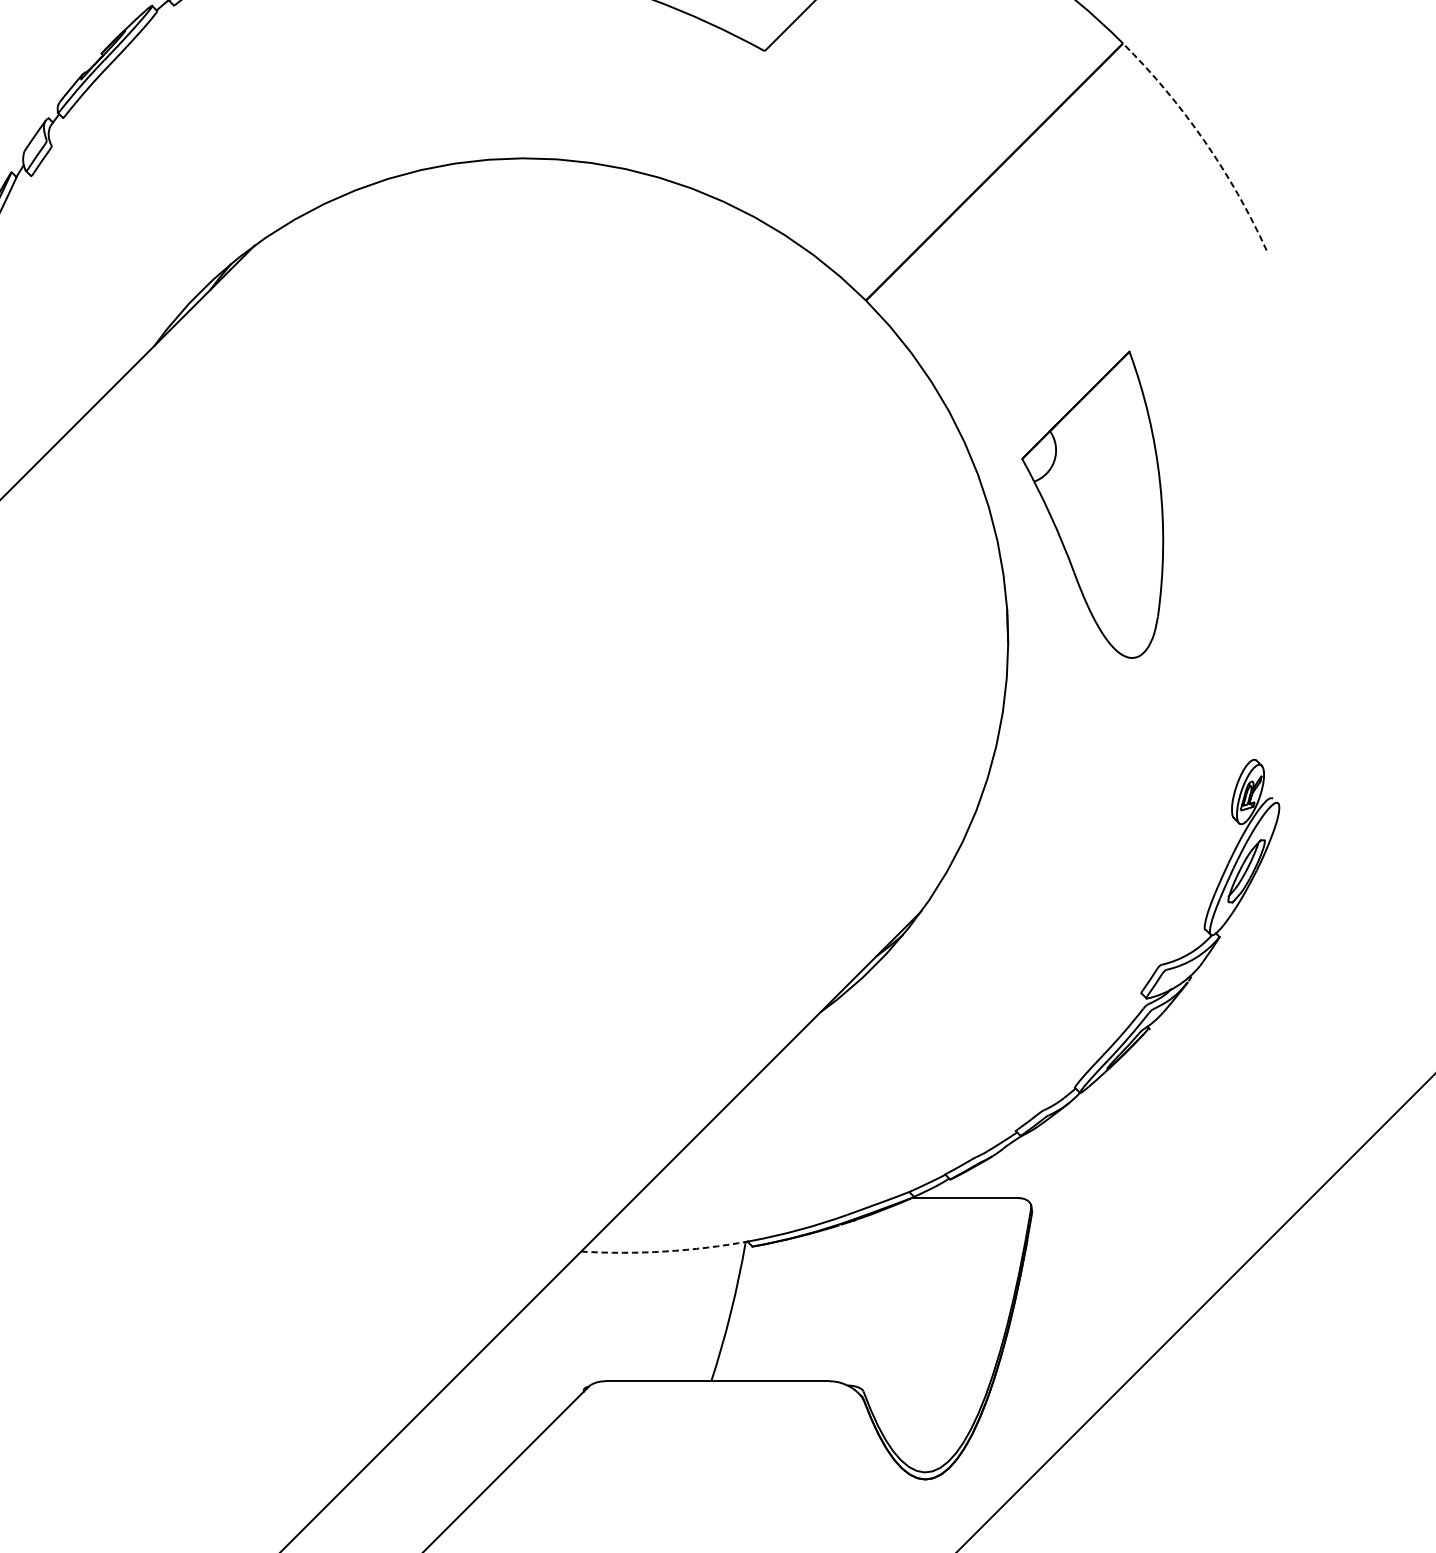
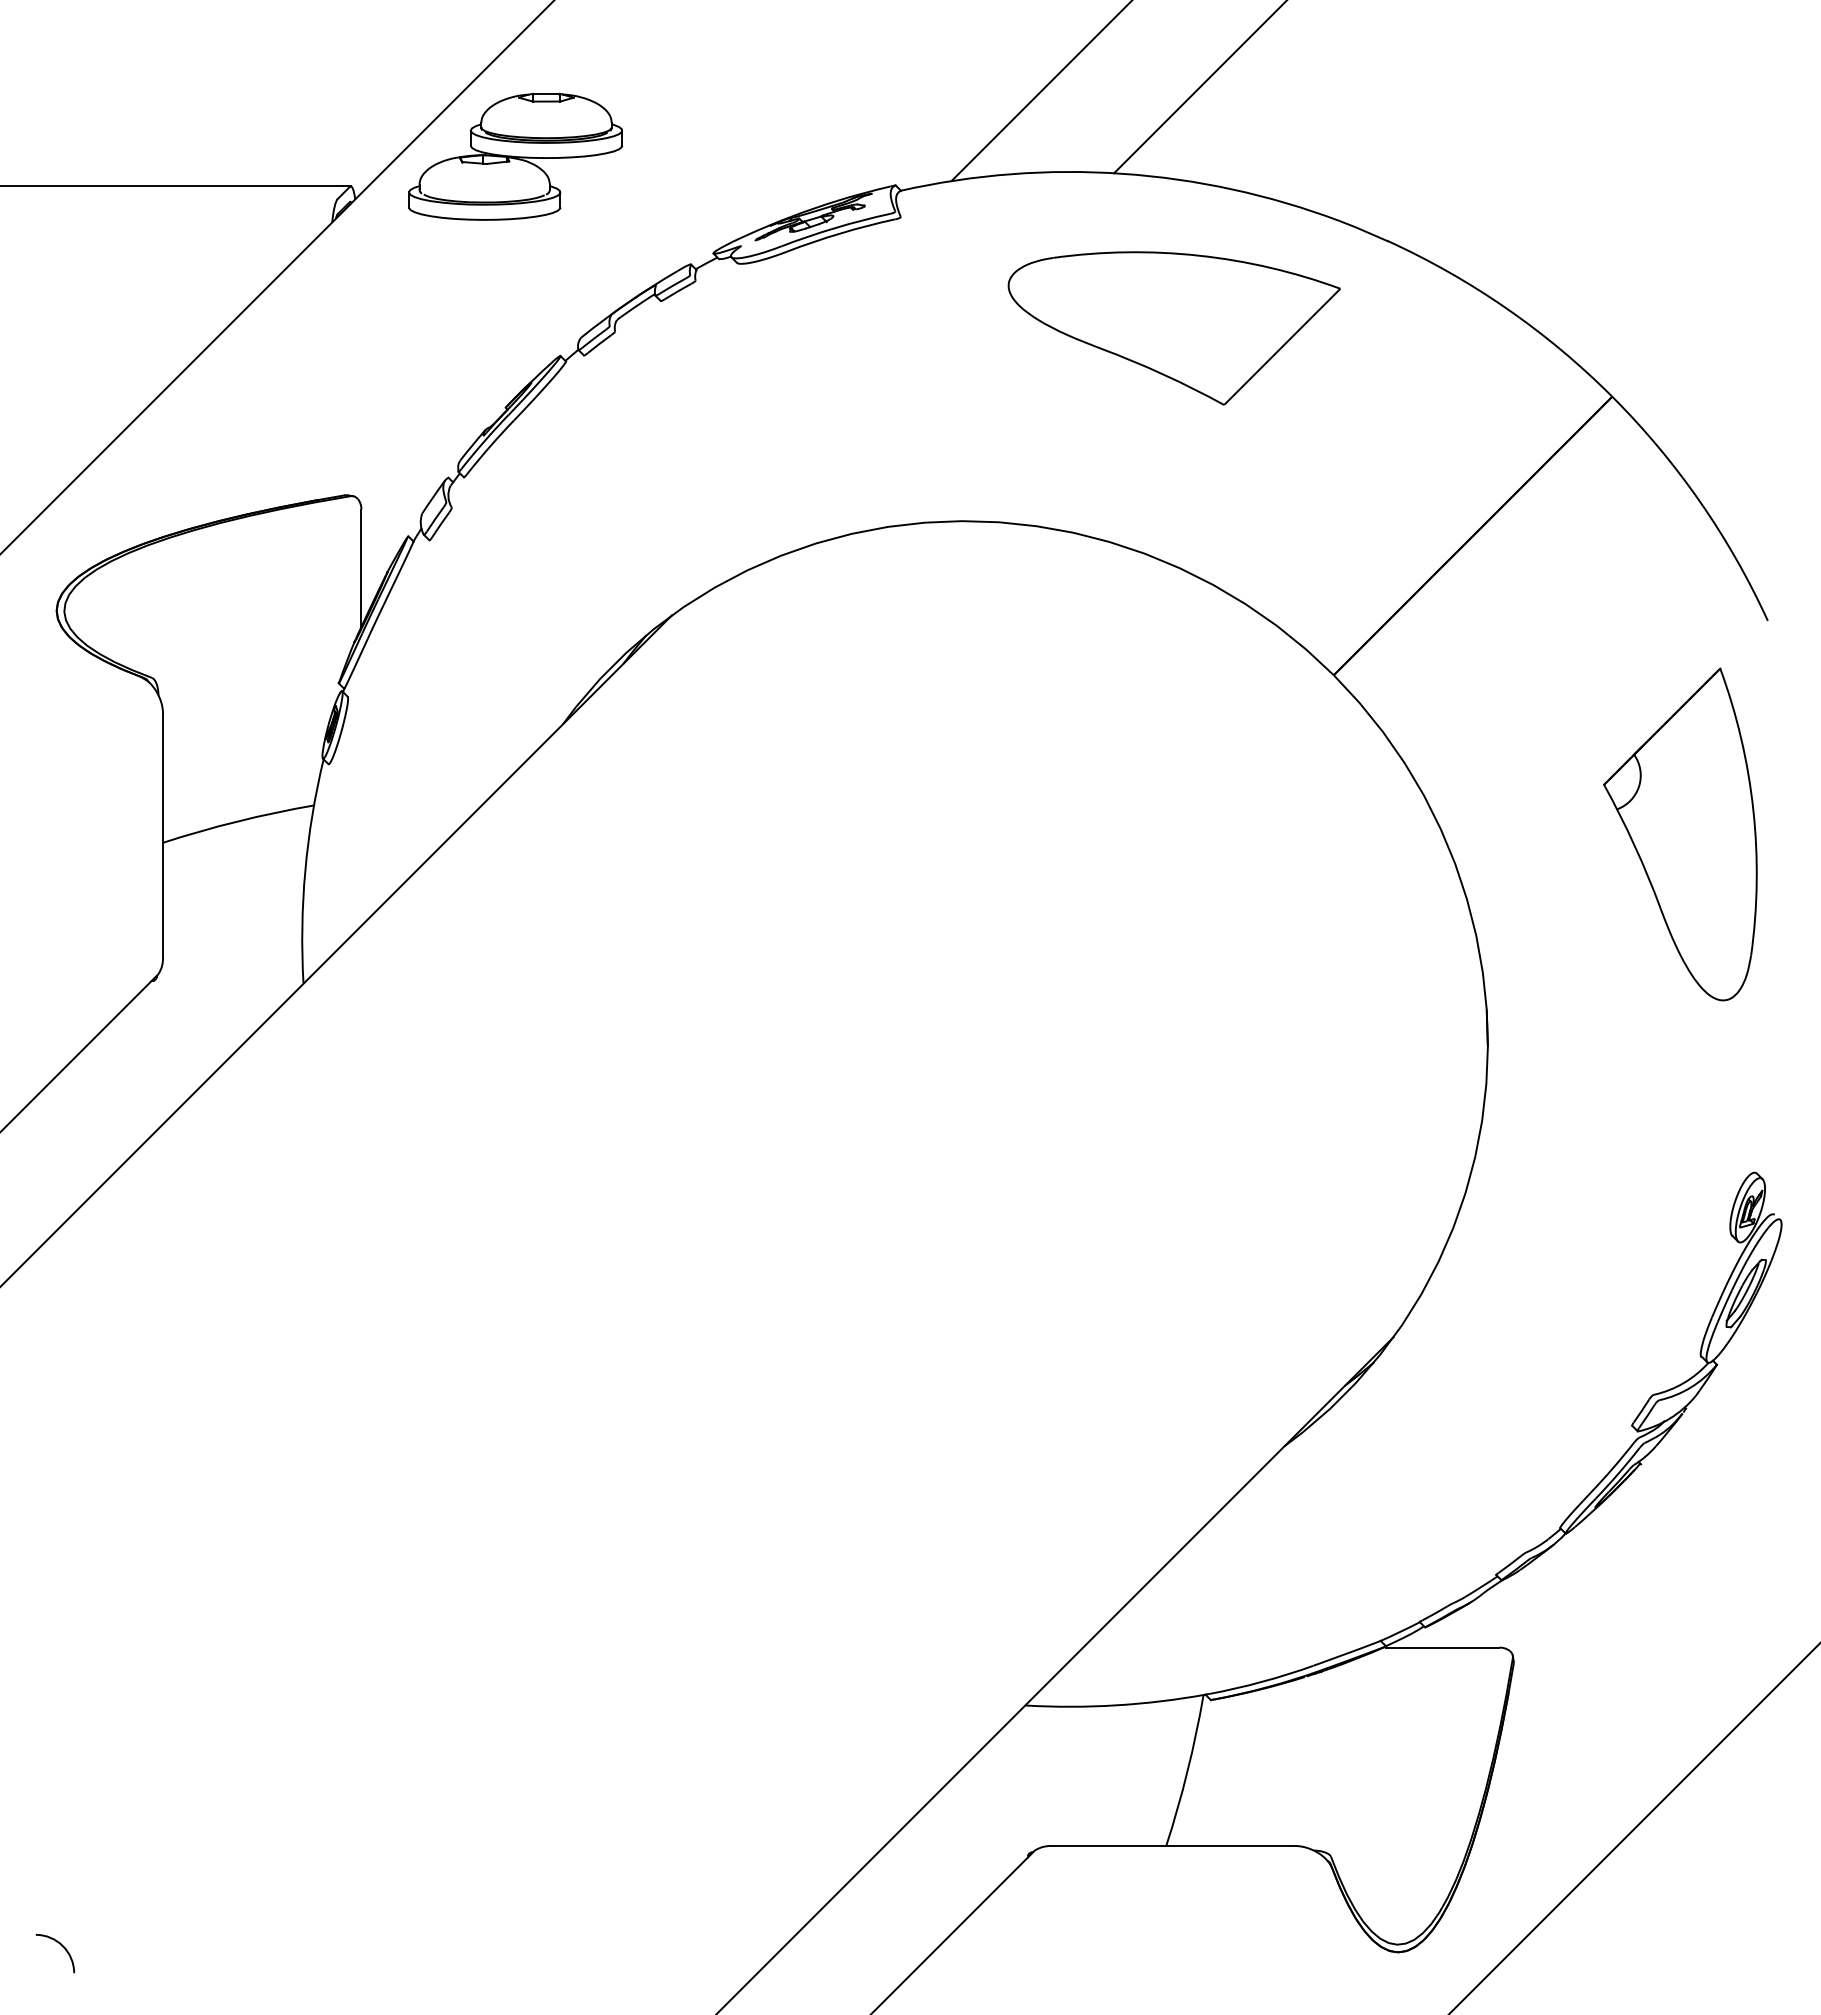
arc: (1204, 140) -> (1700, 501), dashed -> solid
part: (1092, 504) -> (1680, 834), moved
arc: (665, 1251) -> (1116, 1705), dashed -> solid

